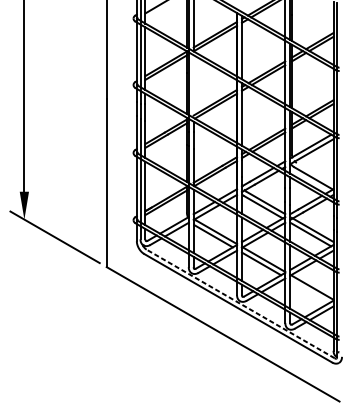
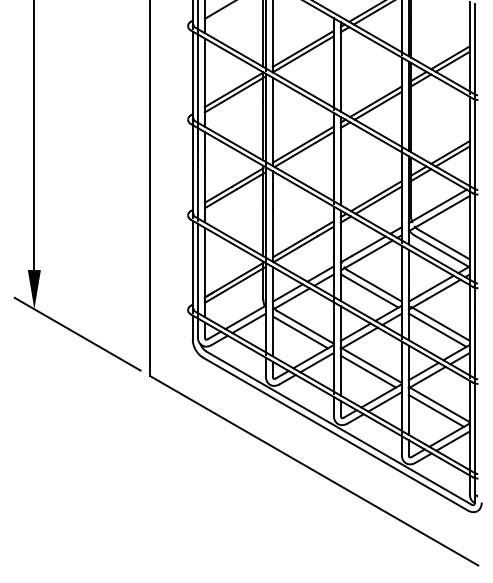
line: (193, 86) -> (272, 121), added
line: (314, 173) -> (443, 244), added
line: (309, 291) -> (435, 410), added
line: (240, 304) -> (338, 428), dashed -> solid

